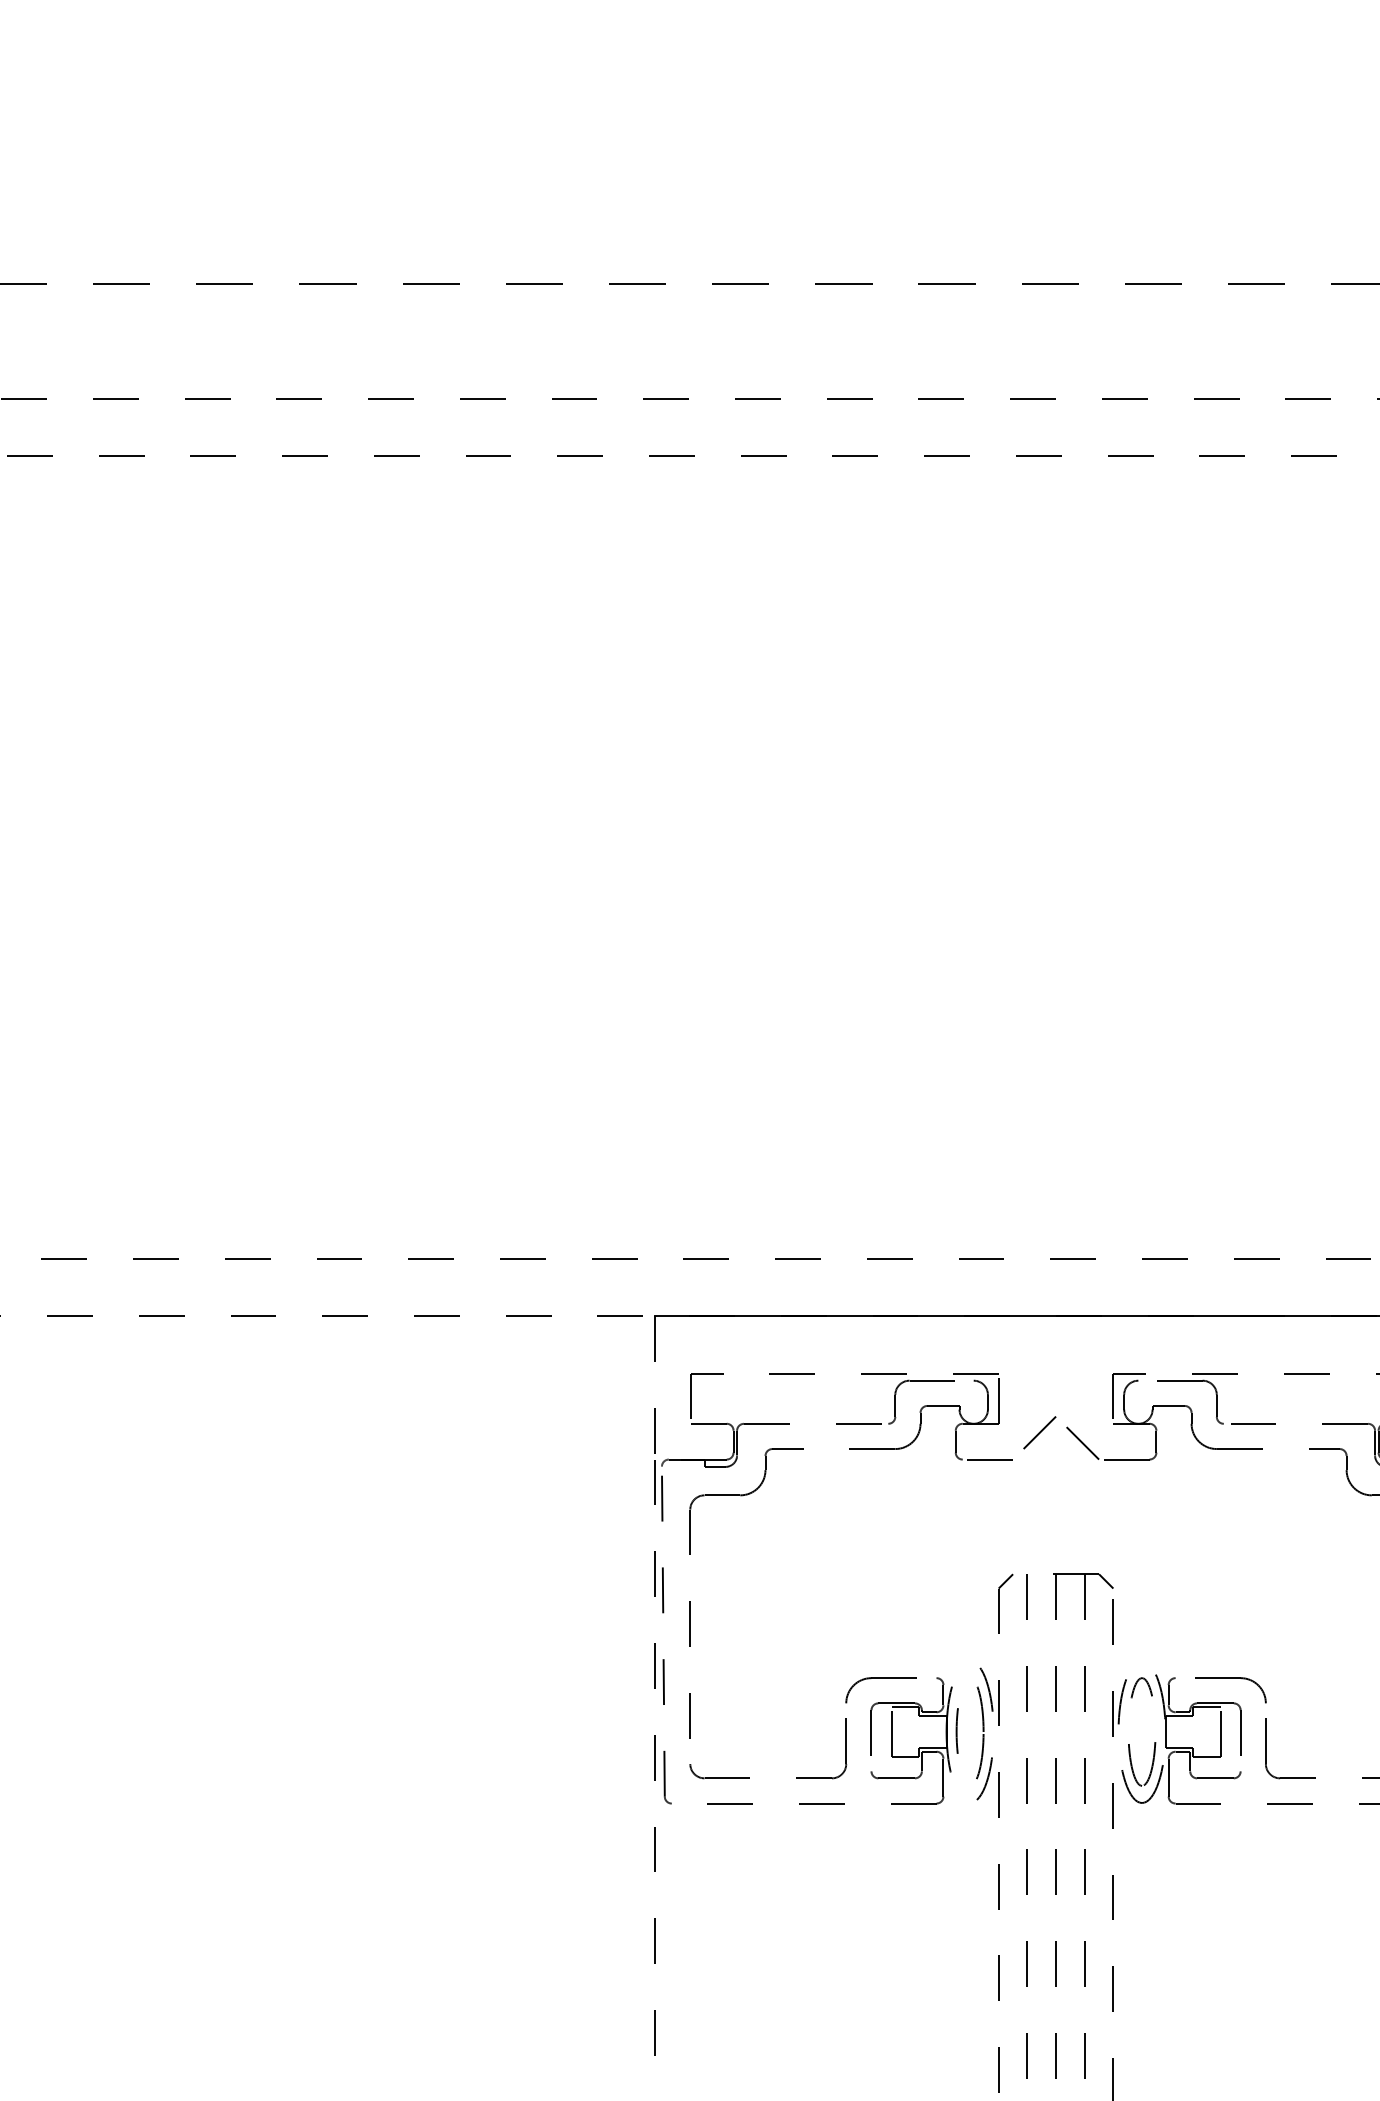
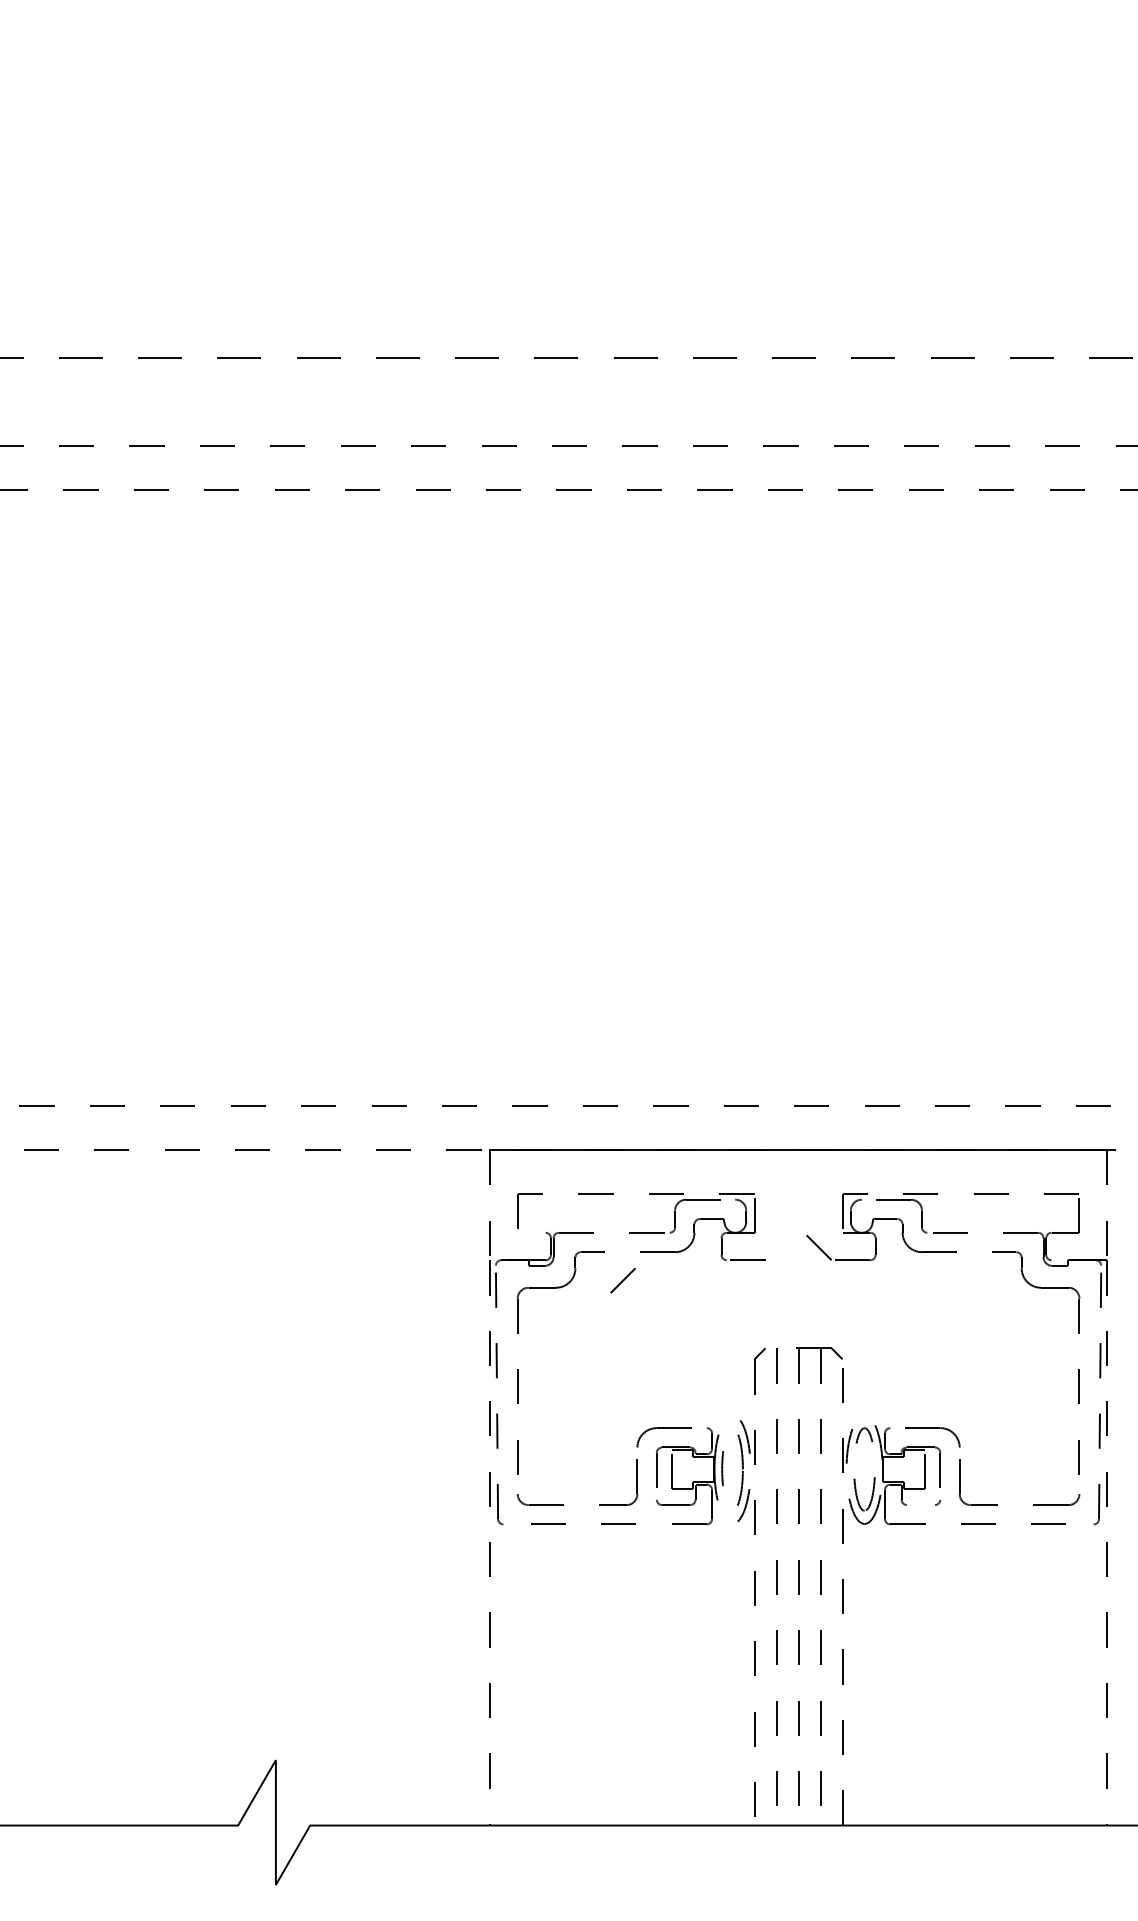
line: (708, 1423) -> (531, 1232), removed
line: (1039, 1432) -> (622, 1280), moved
line: (1214, 1778) -> (920, 1505), removed

